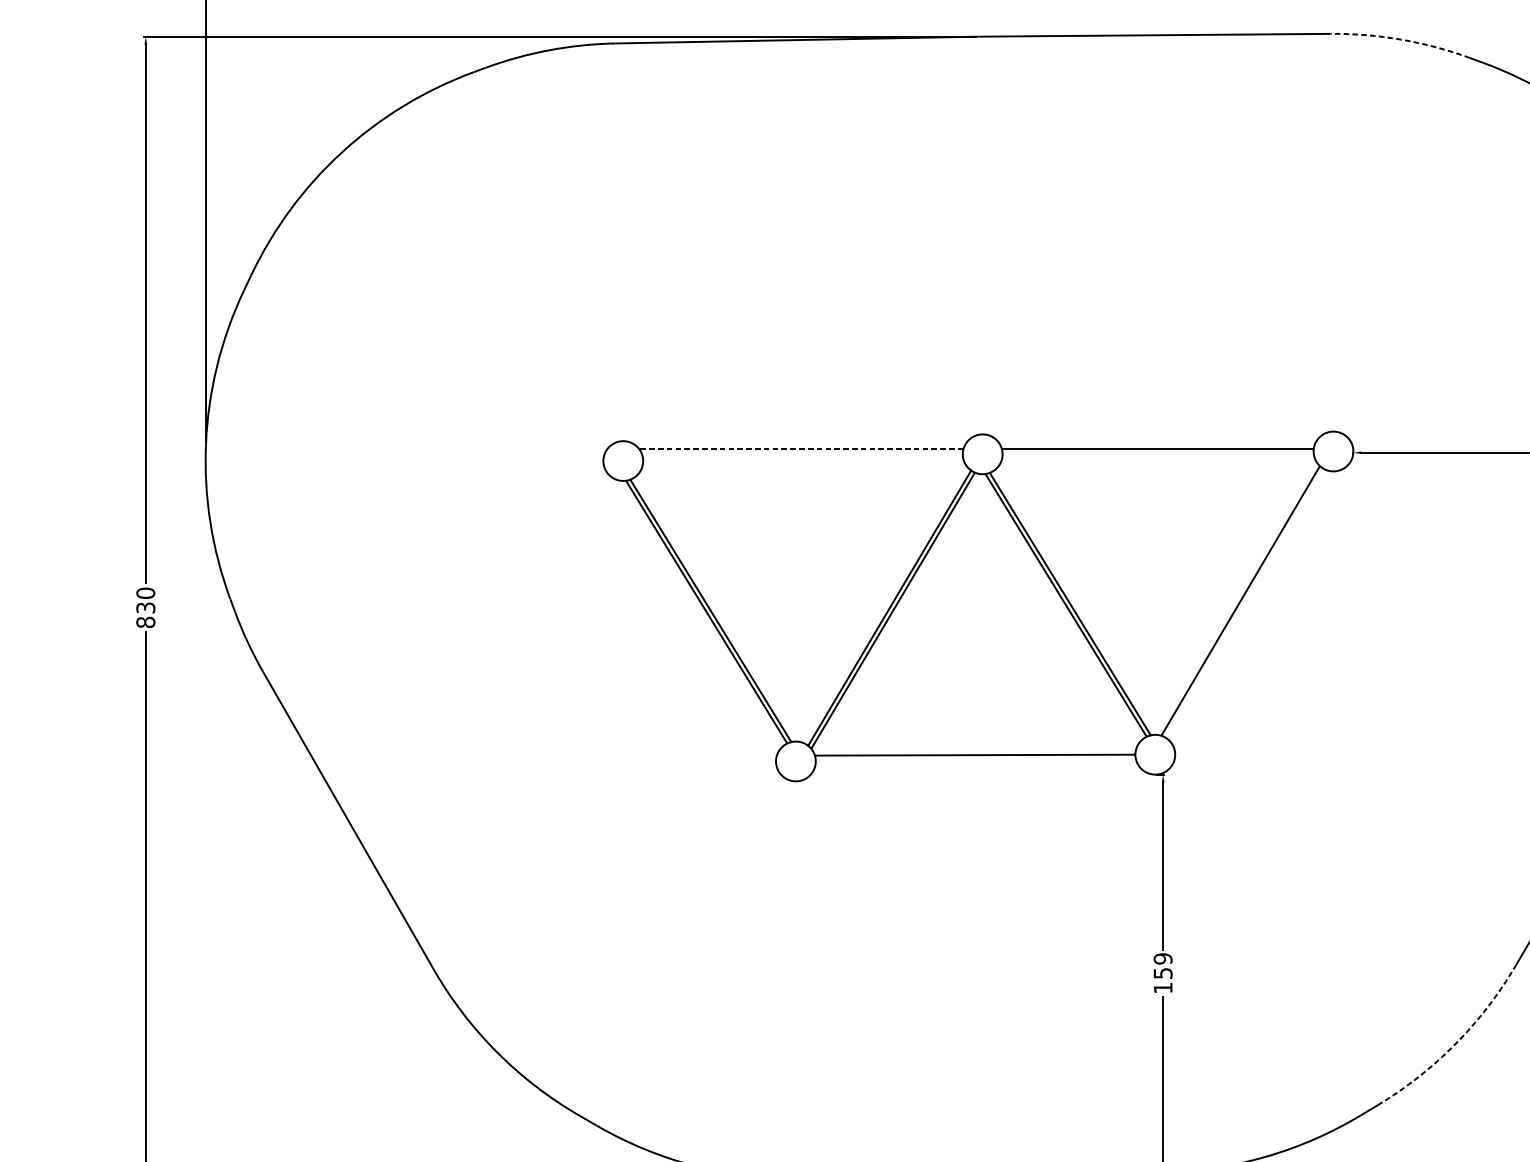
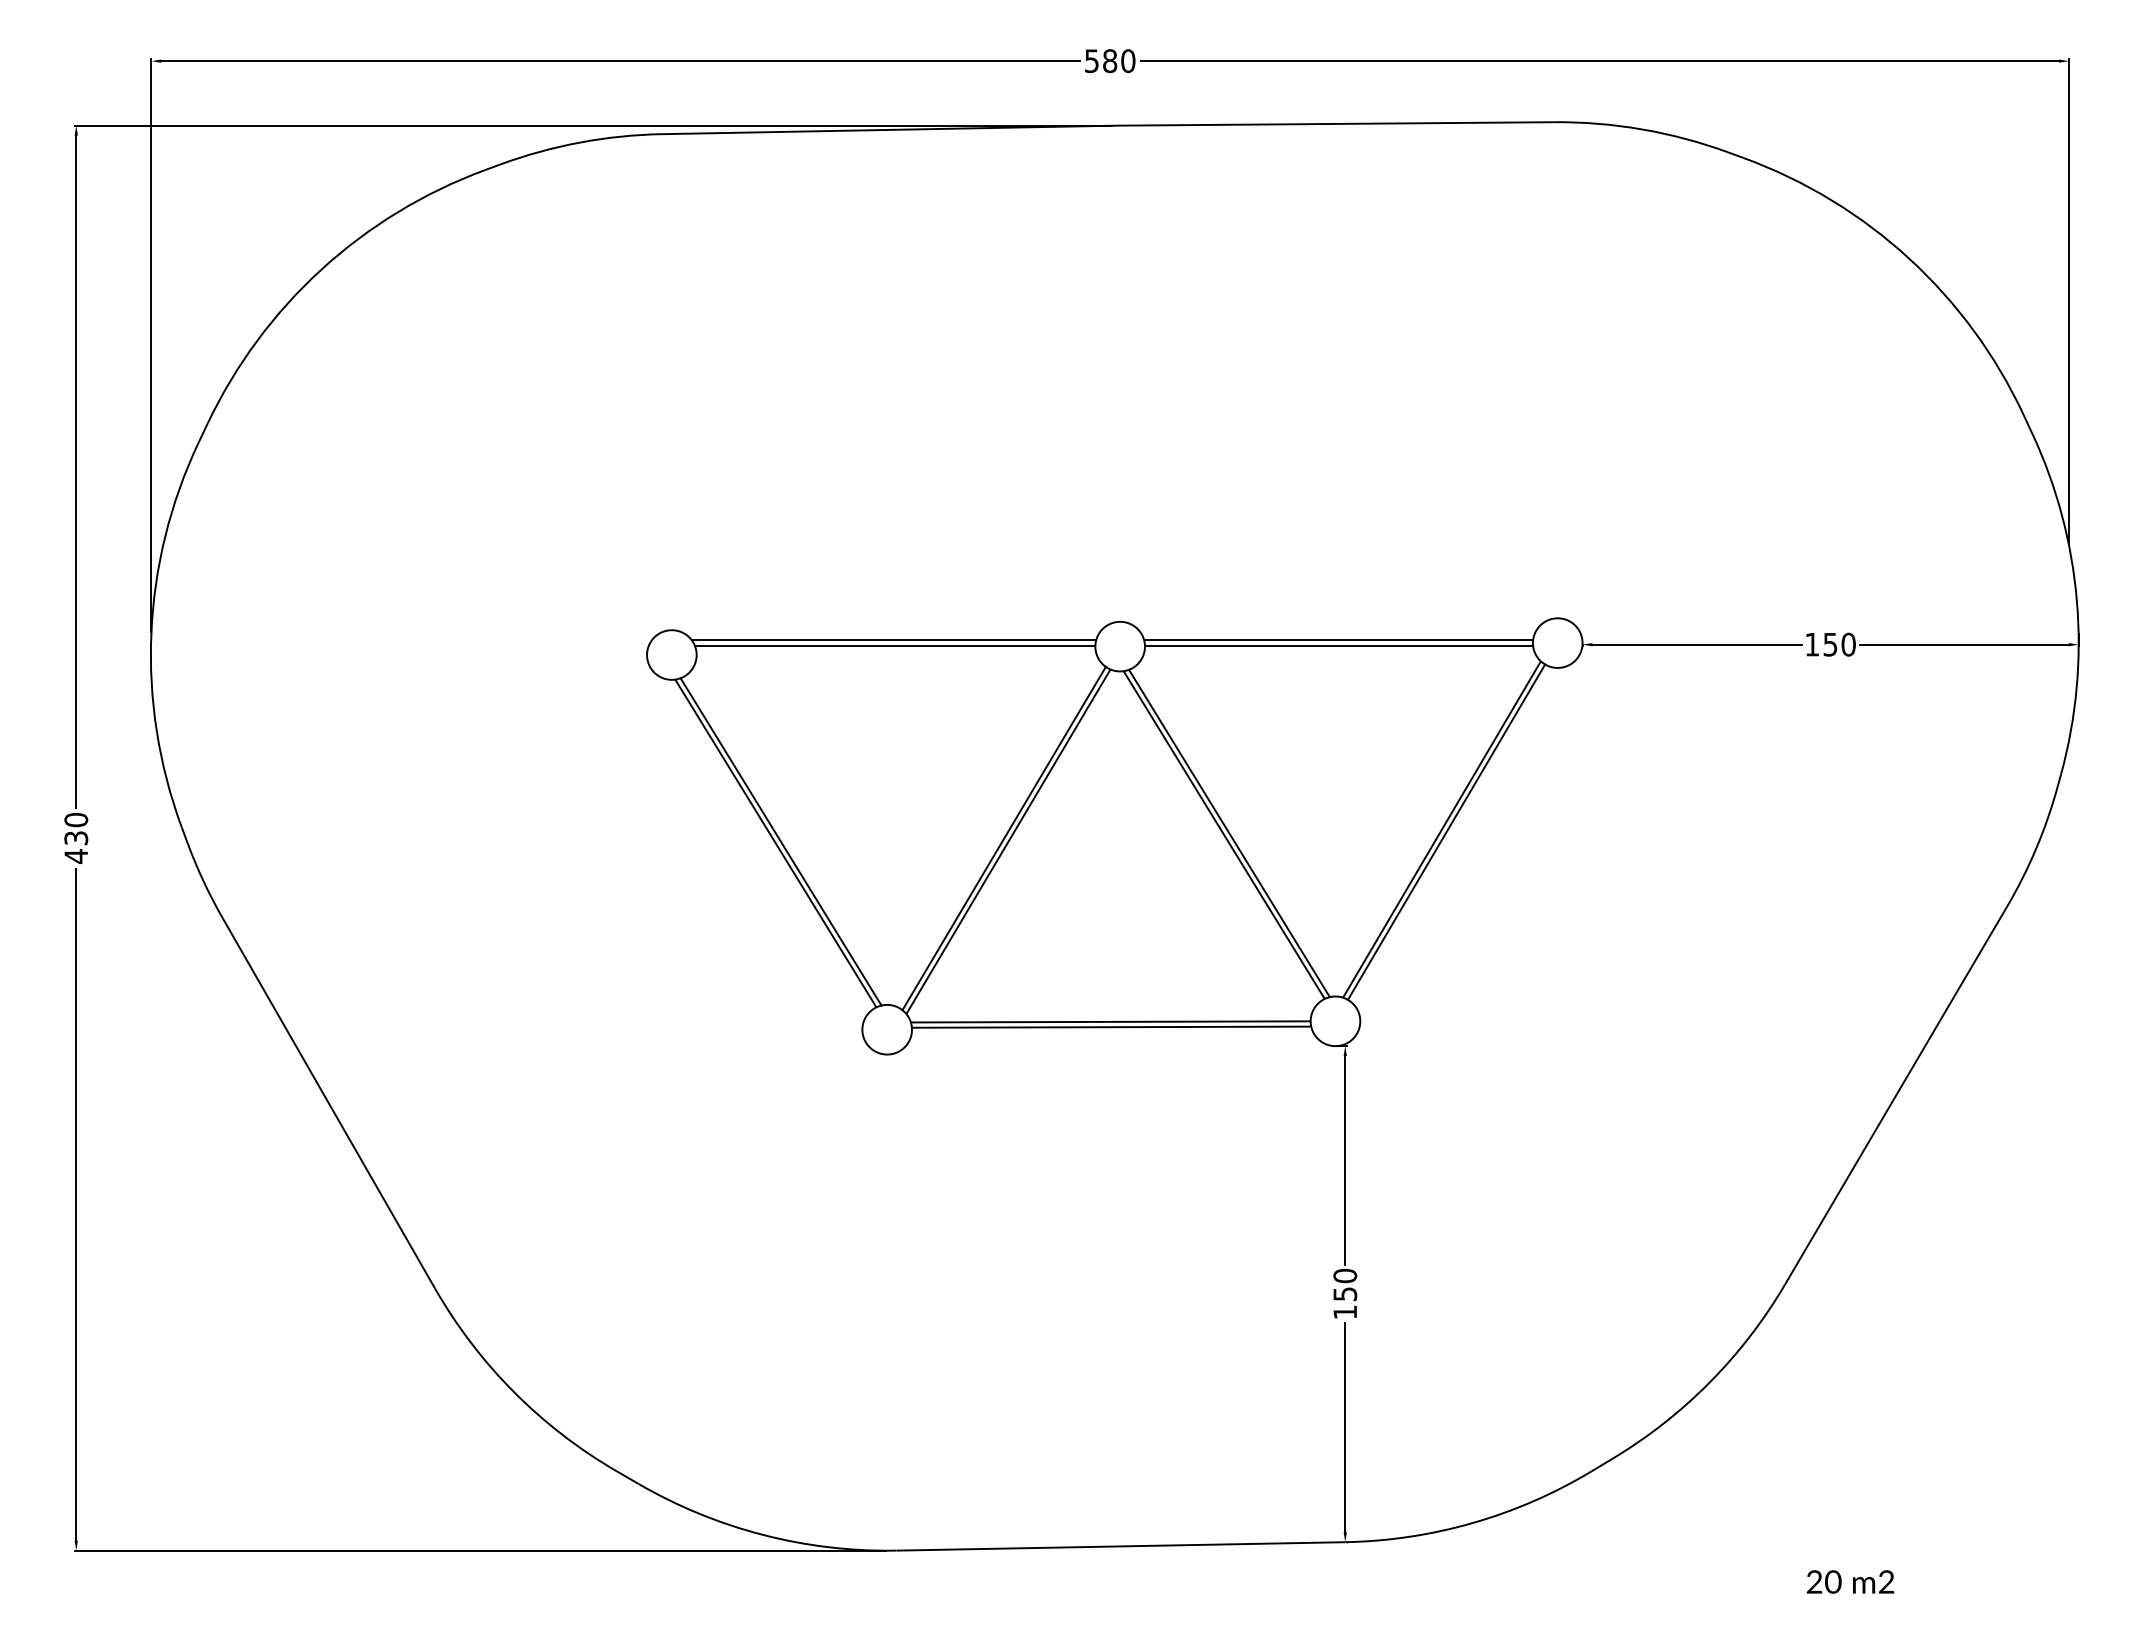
arc: (1401, 39) -> (1642, 129), dashed -> solid
line: (800, 449) -> (893, 640), dashed -> solid
line: (801, 453) -> (894, 645), added
line: (1157, 453) -> (1338, 645), added
line: (1244, 602) -> (1446, 831), added
text: (145, 622) -> (76, 856), 830 -> 430
line: (974, 758) -> (1110, 1026), added
text: (1163, 958) -> (1345, 1275), 159 -> 150
arc: (1455, 1044) -> (1709, 1382), dashed -> solid

